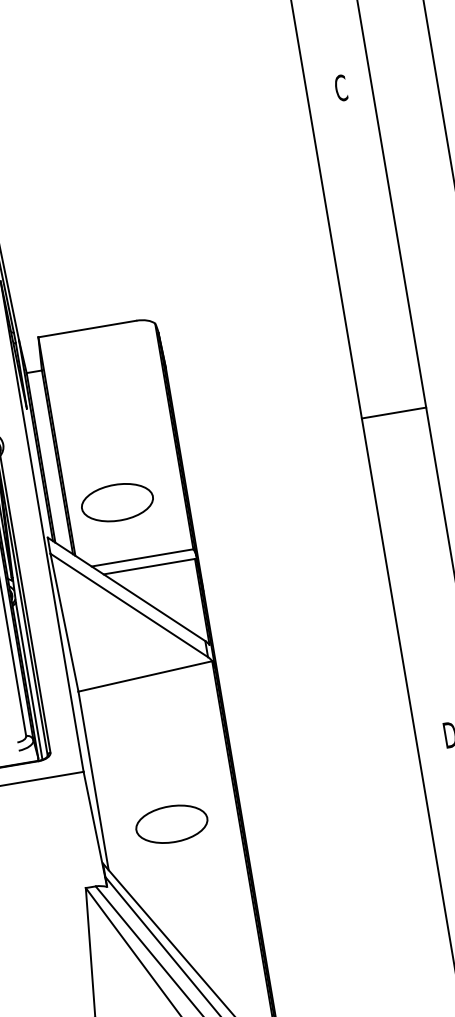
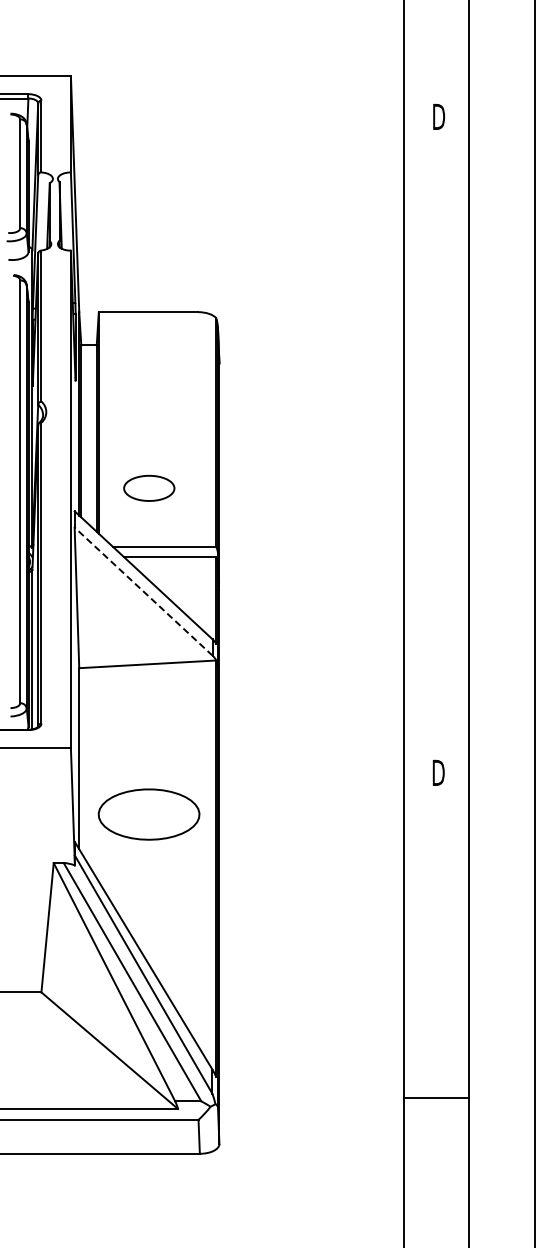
text: (341, 87) -> (439, 116), C -> D
line: (393, 413) -> (436, 446), removed
part: (117, 502) -> (149, 488), size x0.7
line: (129, 605) -> (143, 591), solid -> dashed
part: (172, 824) -> (149, 814), size x1.4

